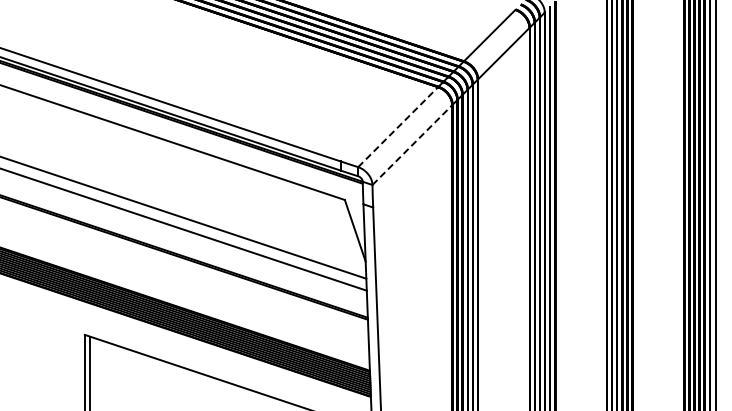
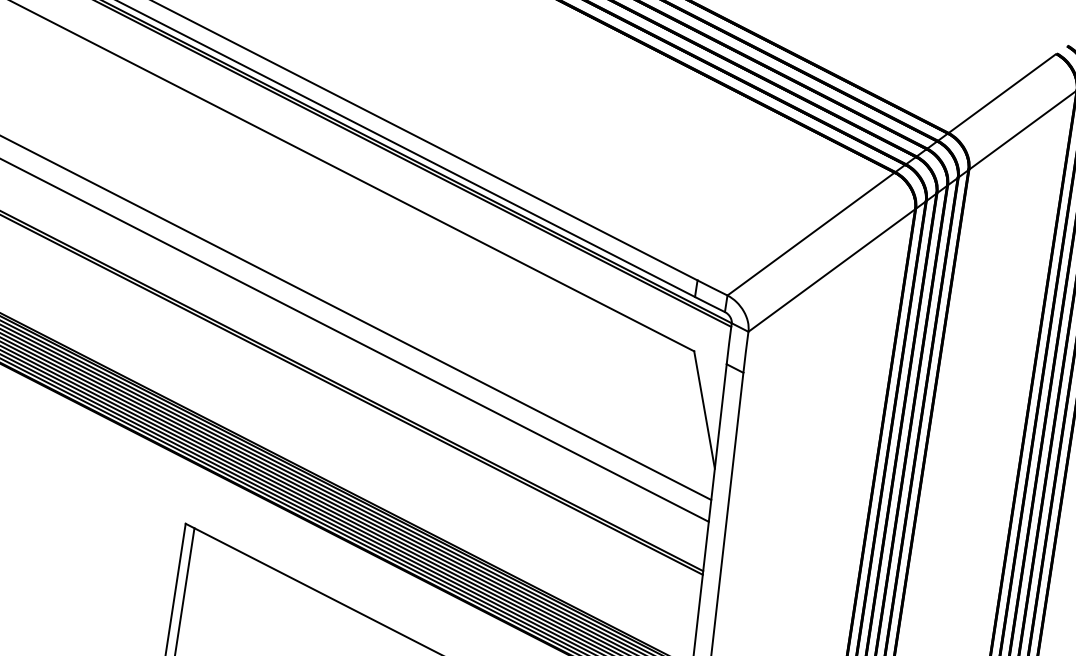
line: (398, 127) -> (811, 234), dashed -> solid
line: (412, 144) -> (832, 269), dashed -> solid

